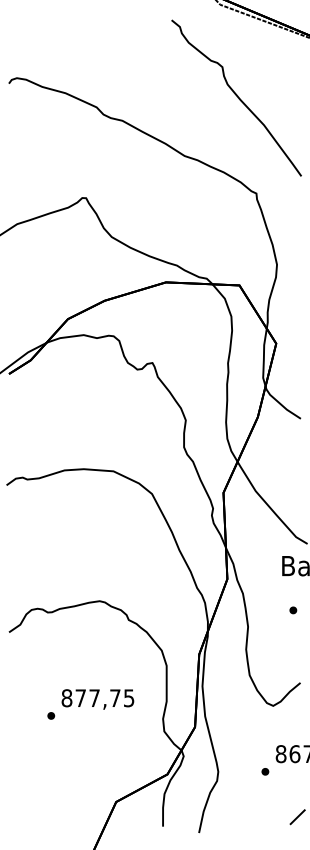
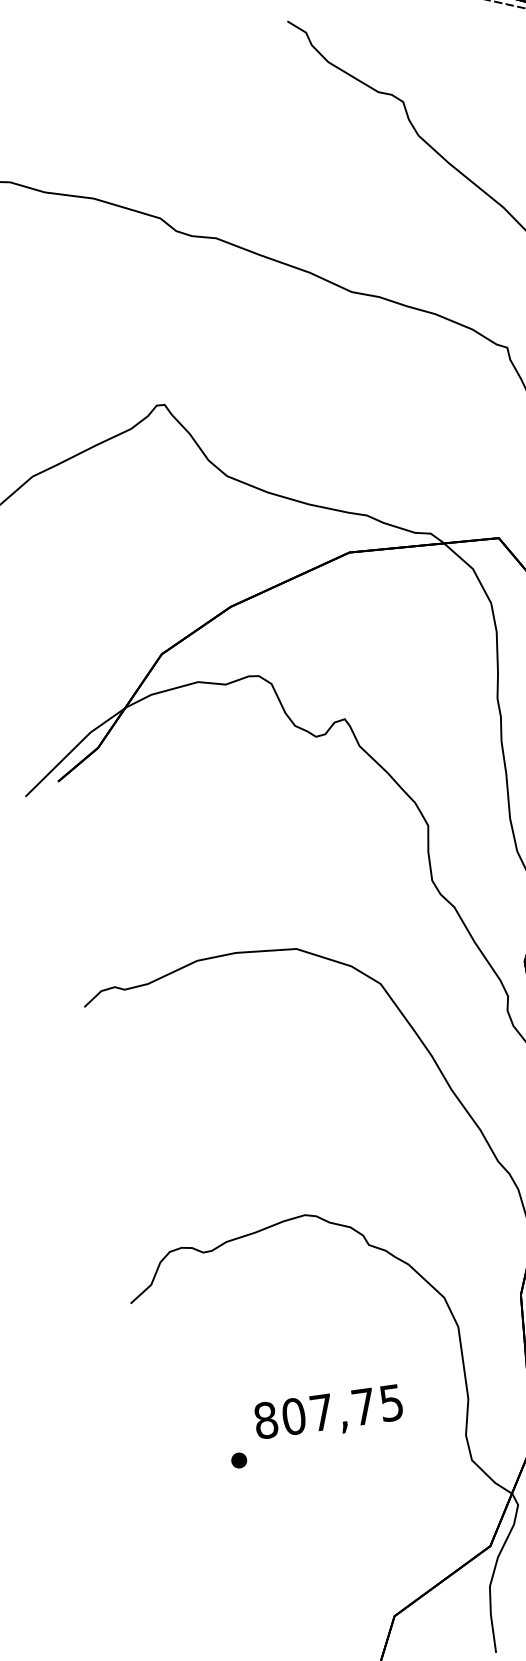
text: (80, 698) -> (293, 1417), 877,75 -> 807,75

